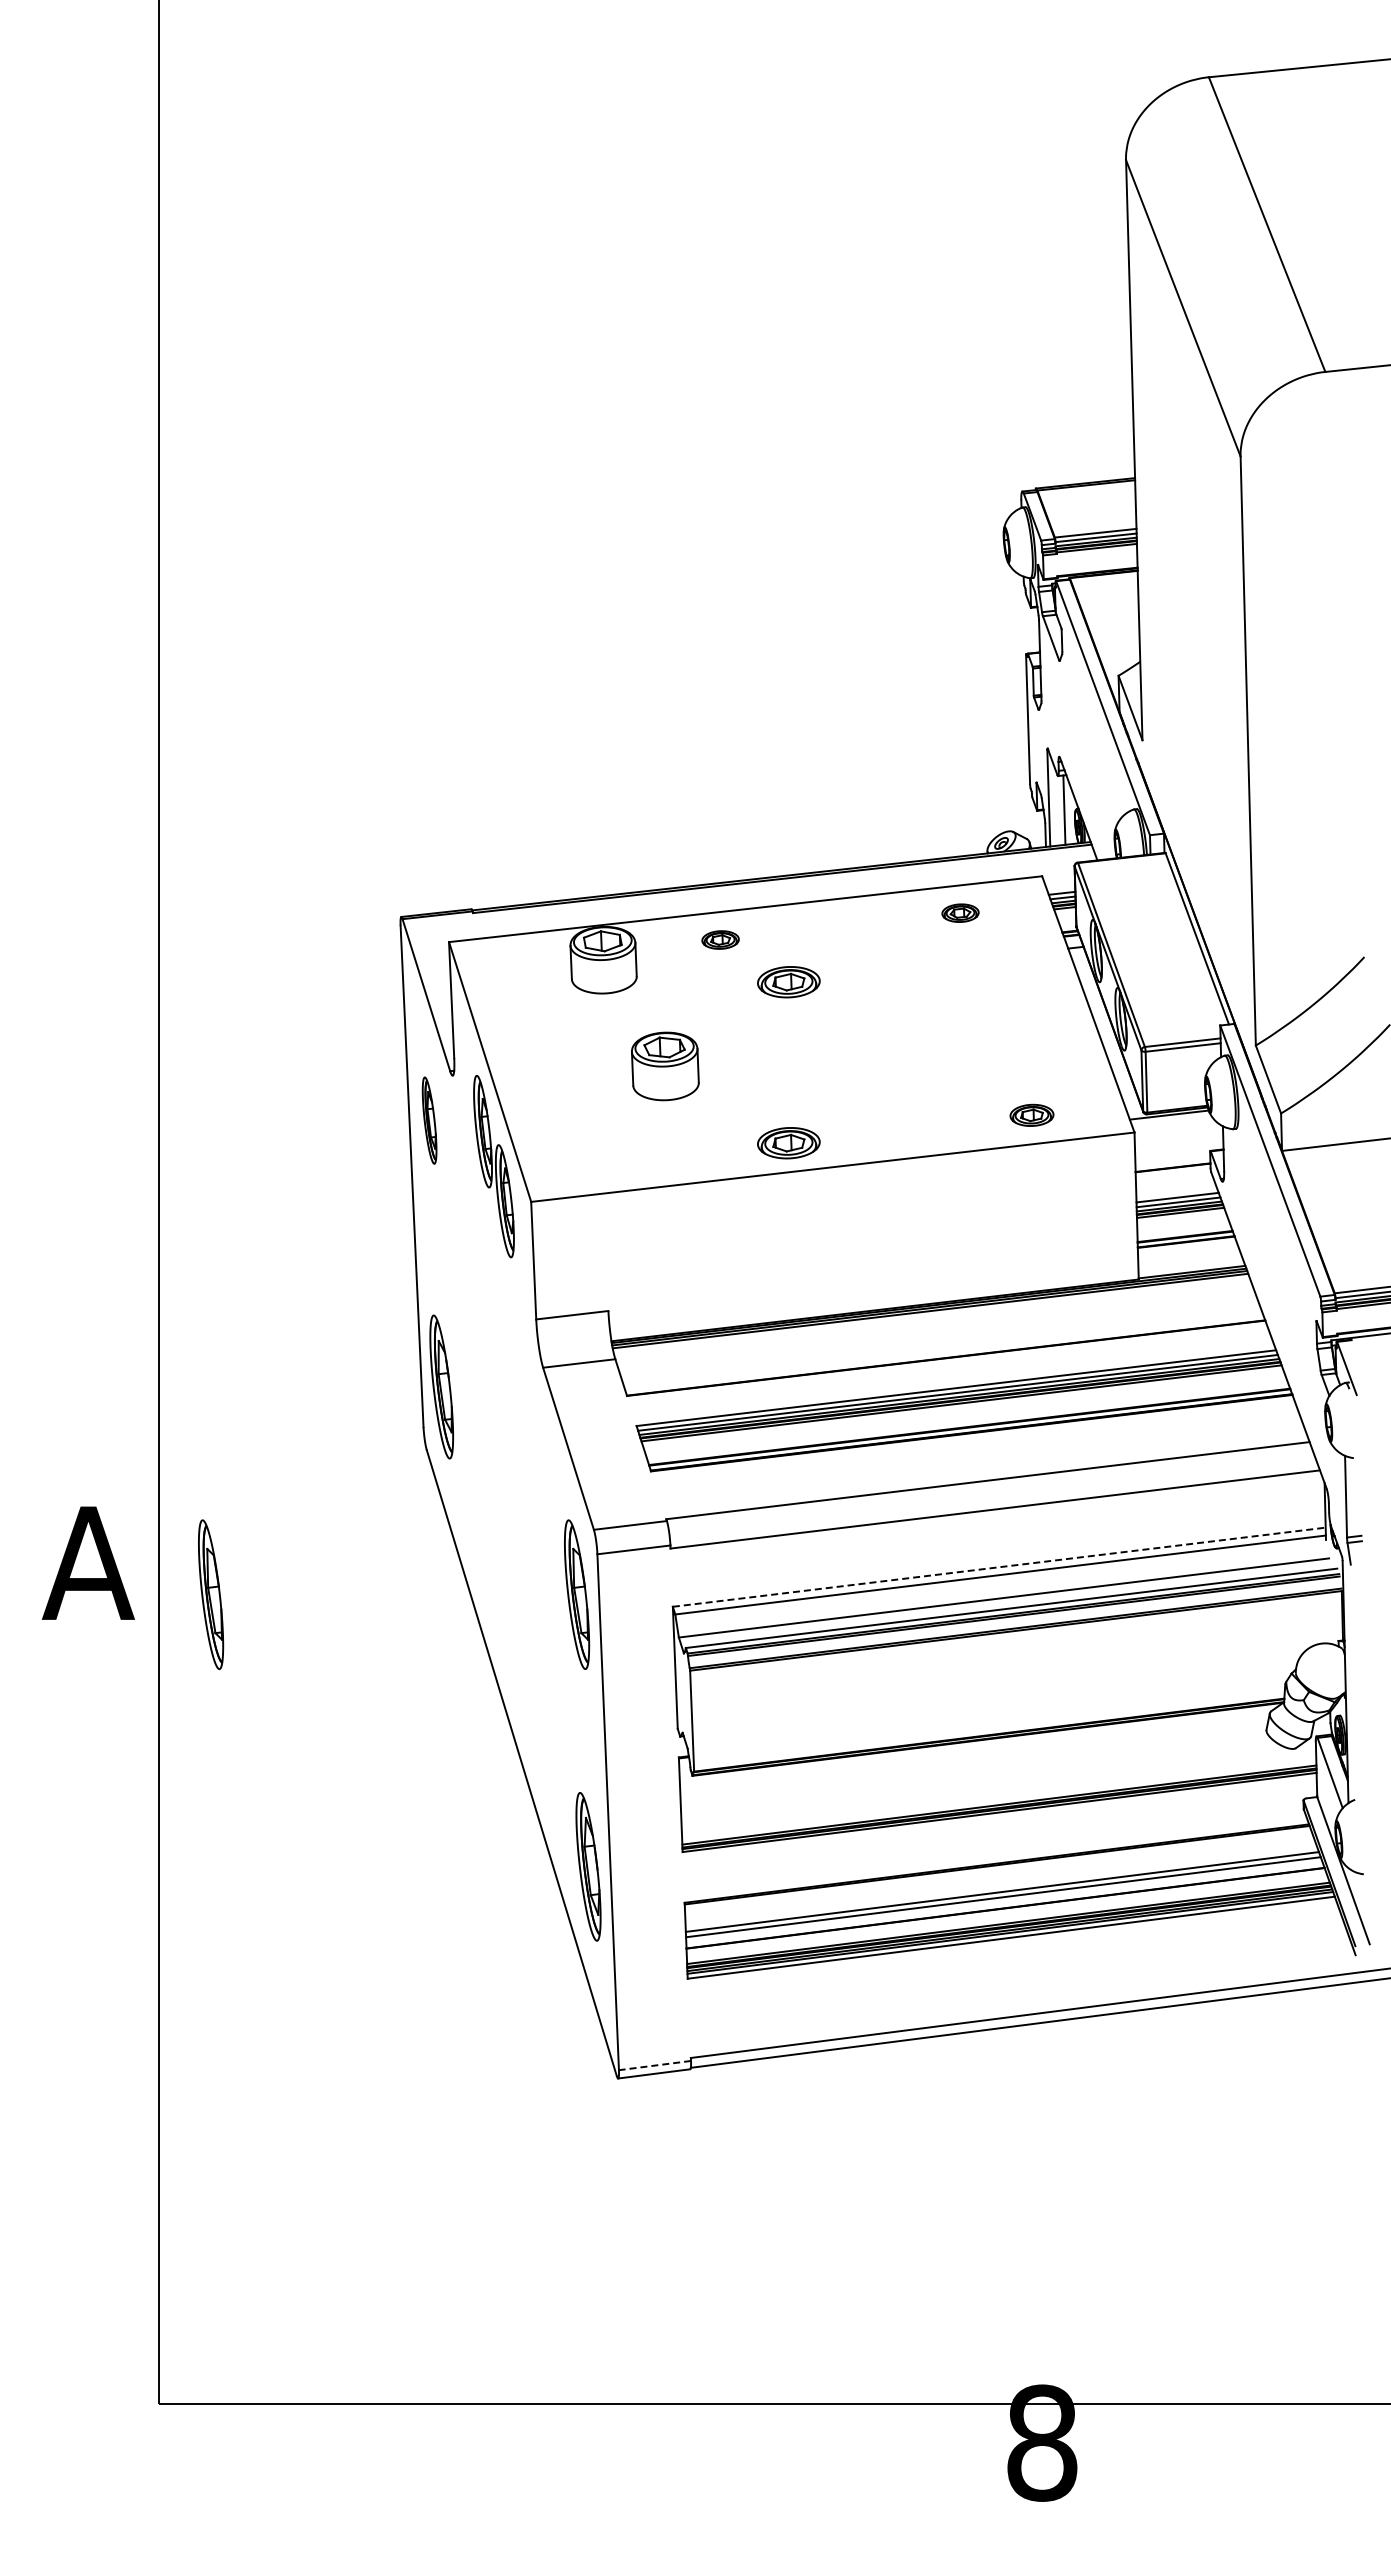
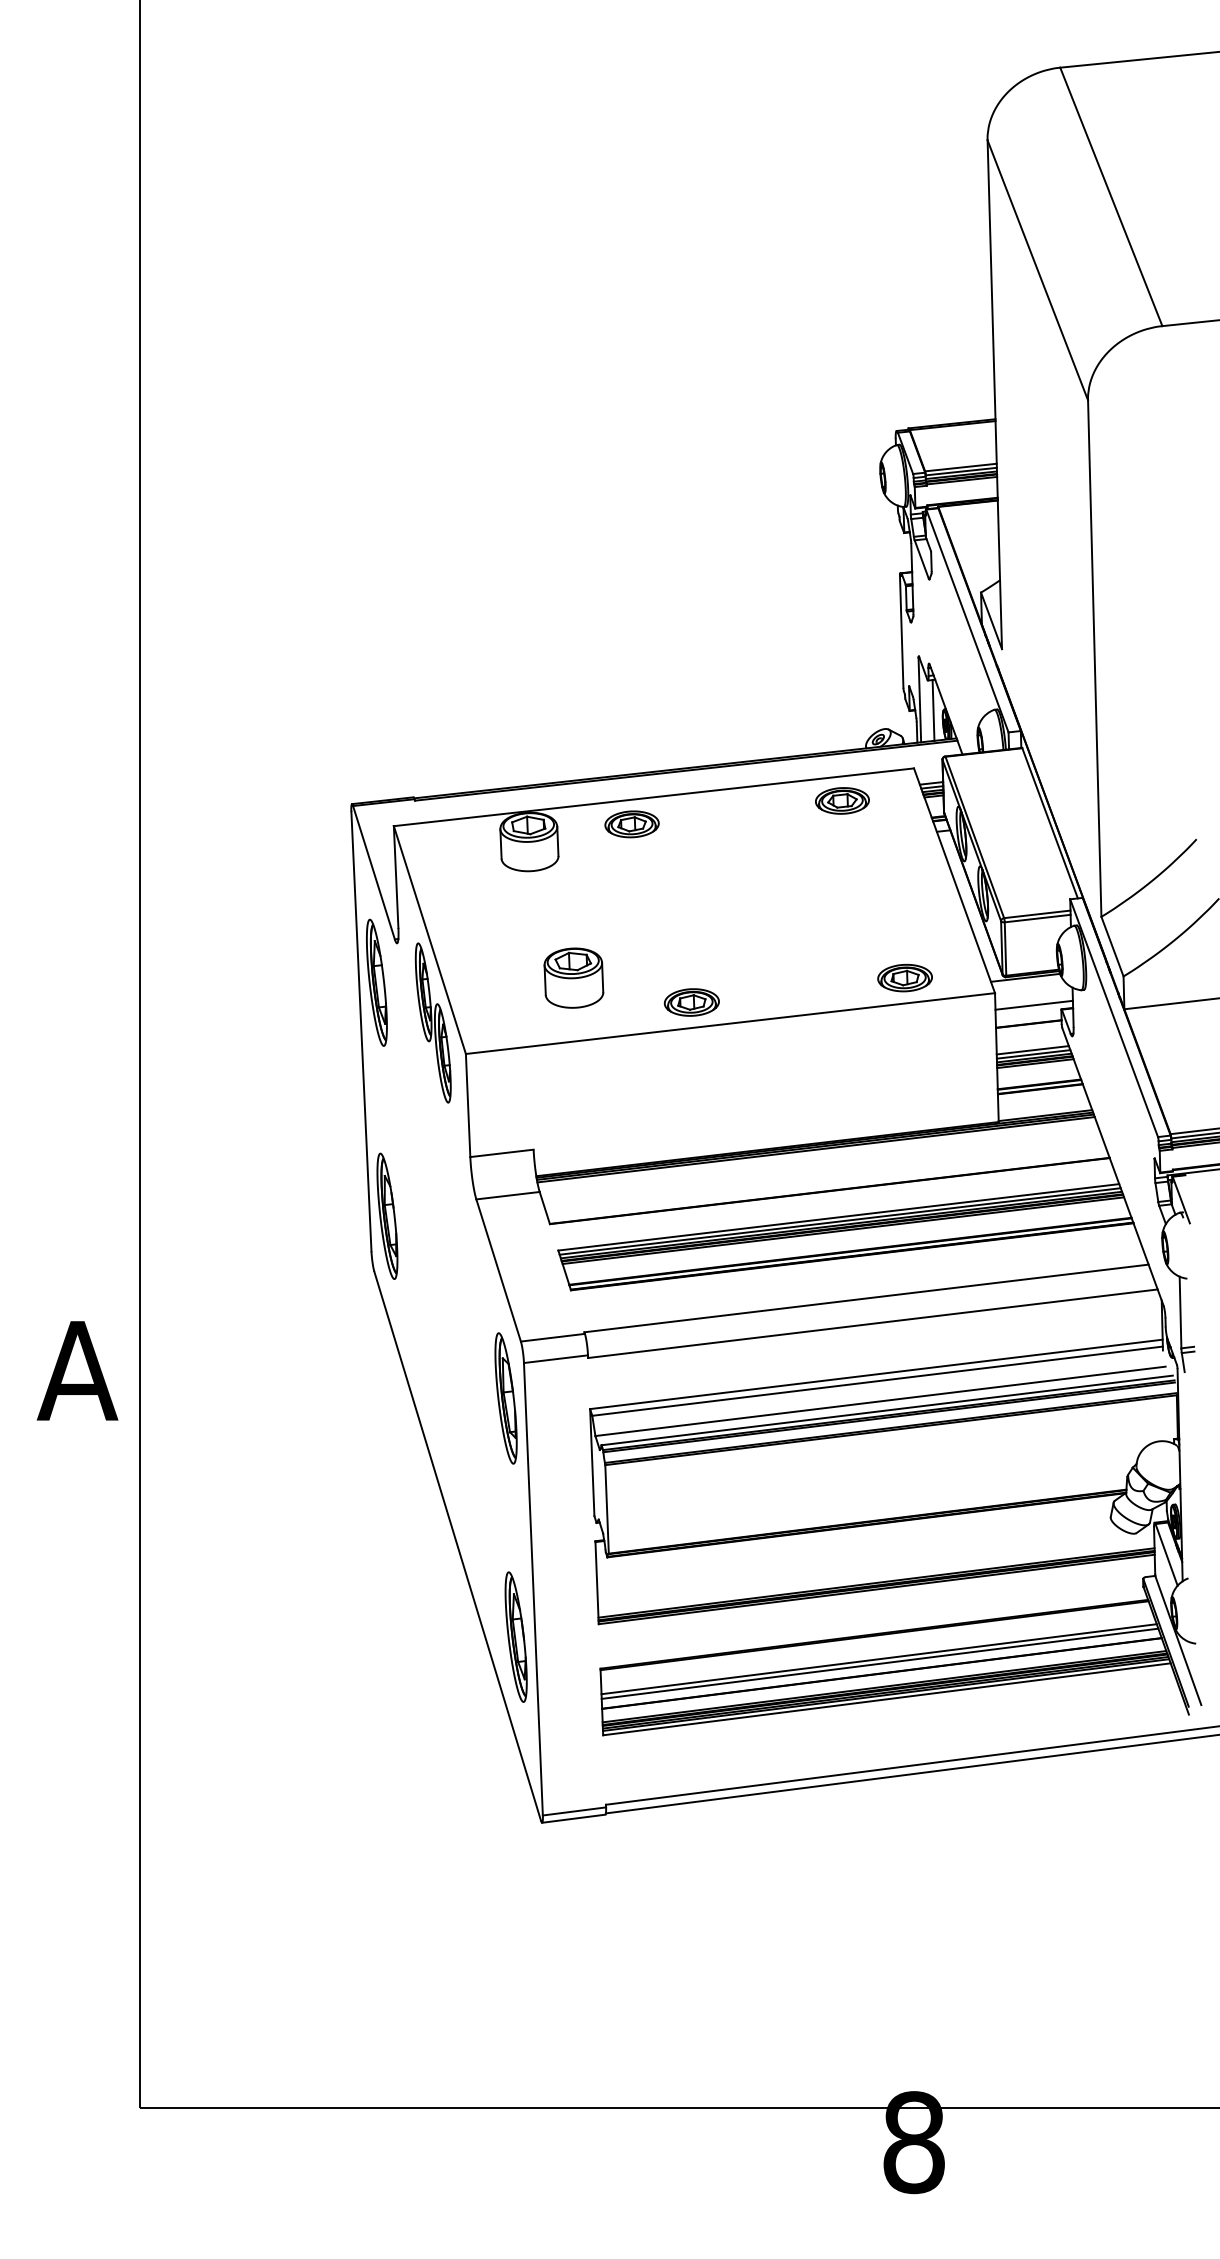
part: (960, 912) -> (842, 800), size x1.67
part: (720, 939) -> (631, 823), size x1.67
part: (788, 982) -> (691, 861), removed
part: (665, 1066) -> (574, 978), moved
part: (1031, 1115) -> (904, 978), size x1.43
part: (429, 1120) -> (376, 982), size x1.67
line: (1179, 1146) -> (1034, 1005), added
line: (999, 1567) -> (876, 1374), dashed -> solid
part: (211, 1594) -> (185, 1398), removed
line: (654, 2065) -> (574, 1811), dashed -> solid

